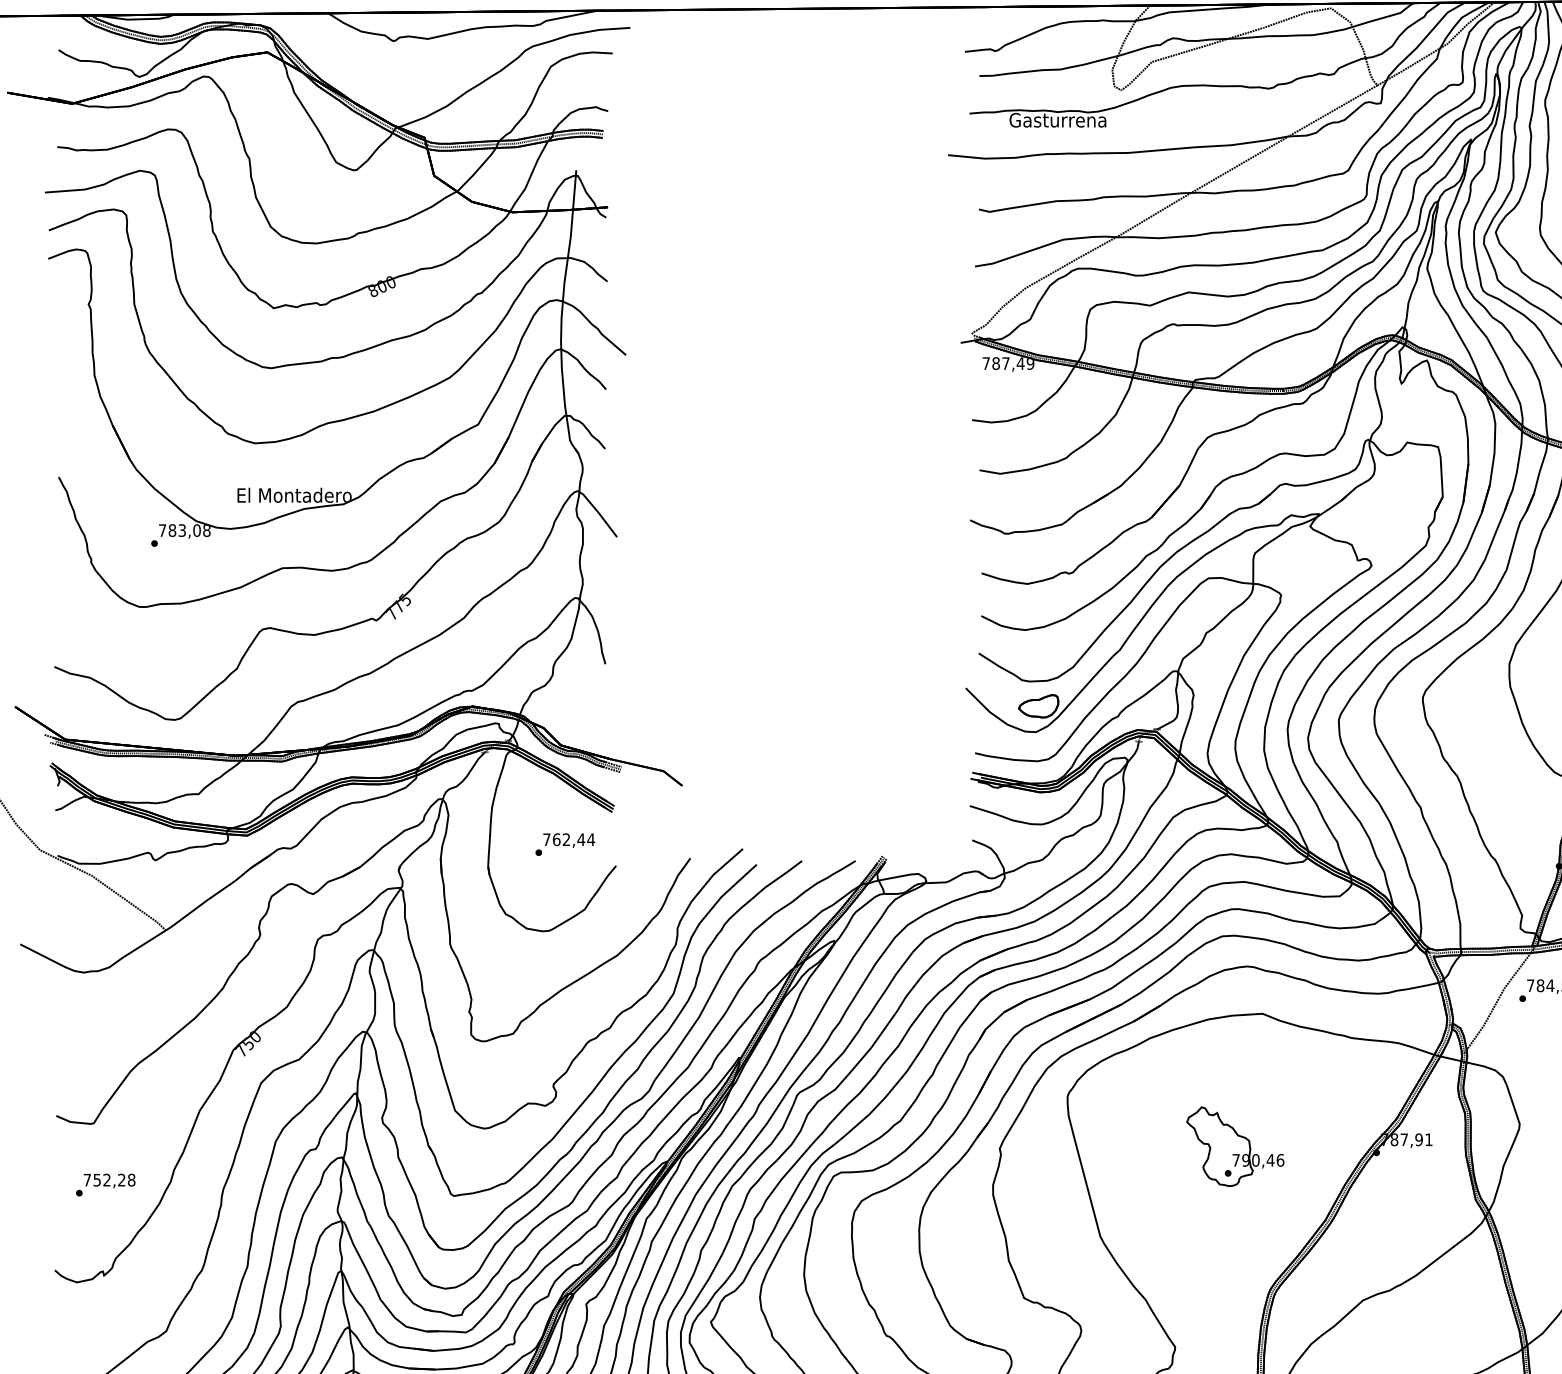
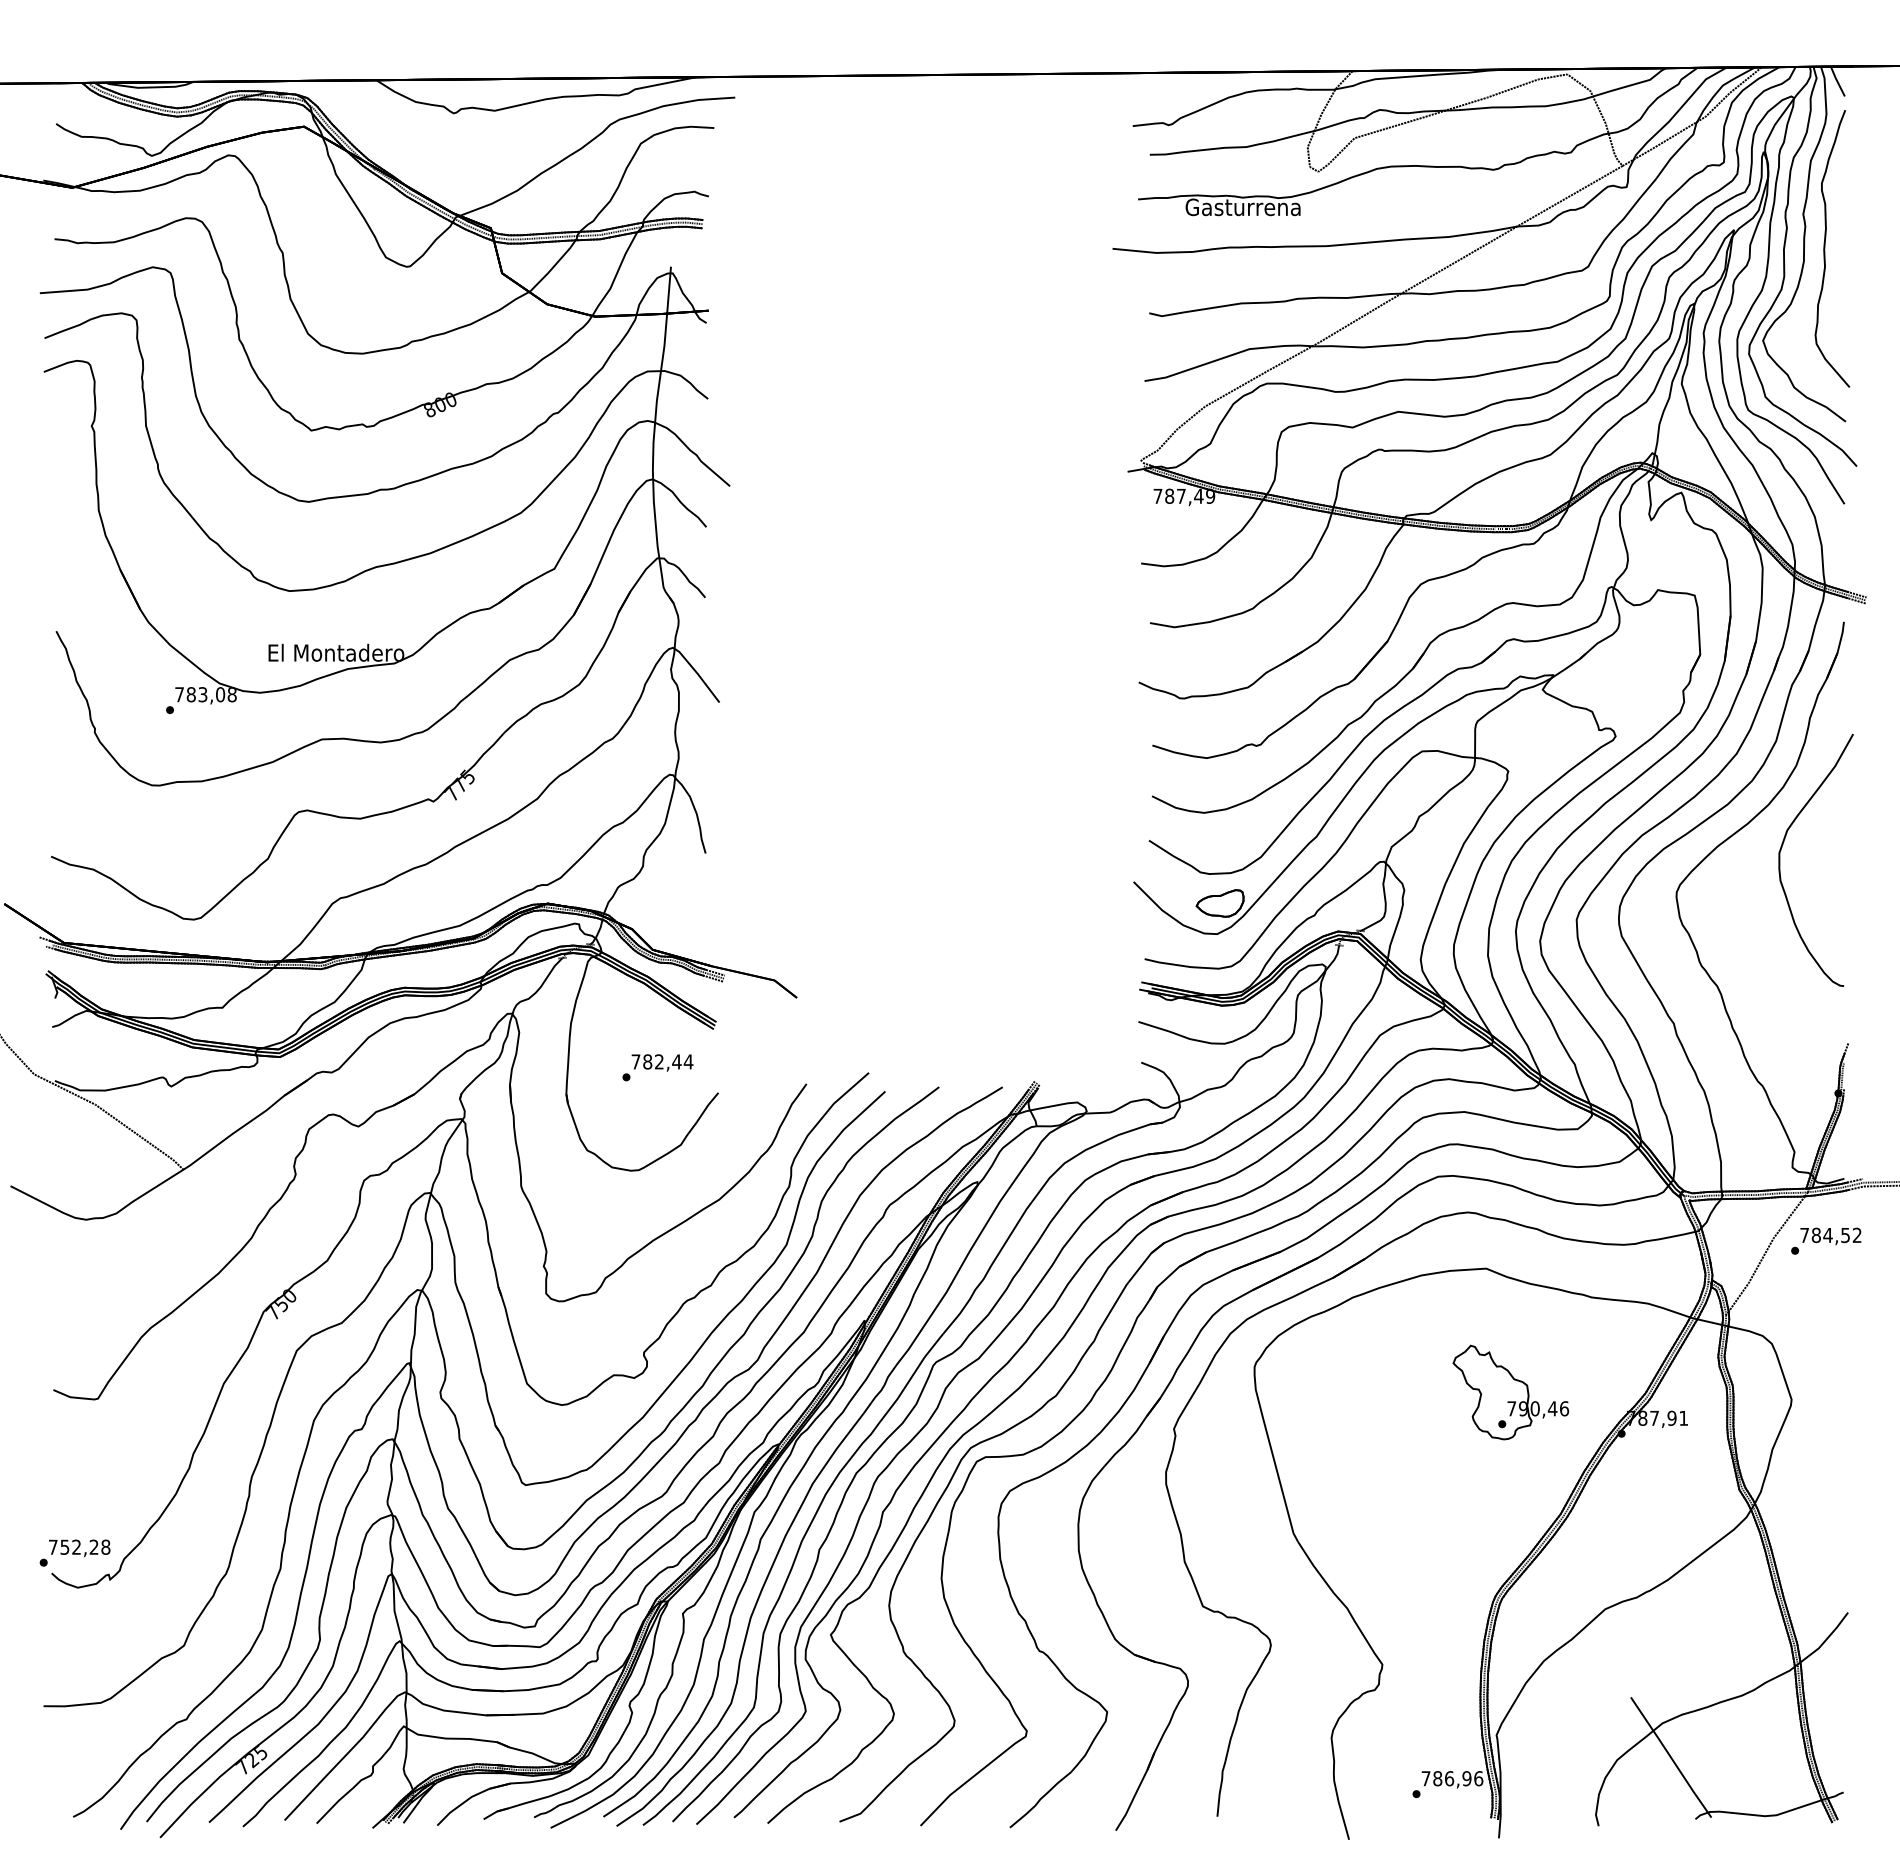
text: (556, 839) -> (647, 1061), 762,44 -> 782,44
part: (1235, 1146) -> (1510, 1392), moved
text: (105, 1184) -> (74, 1552), moved

